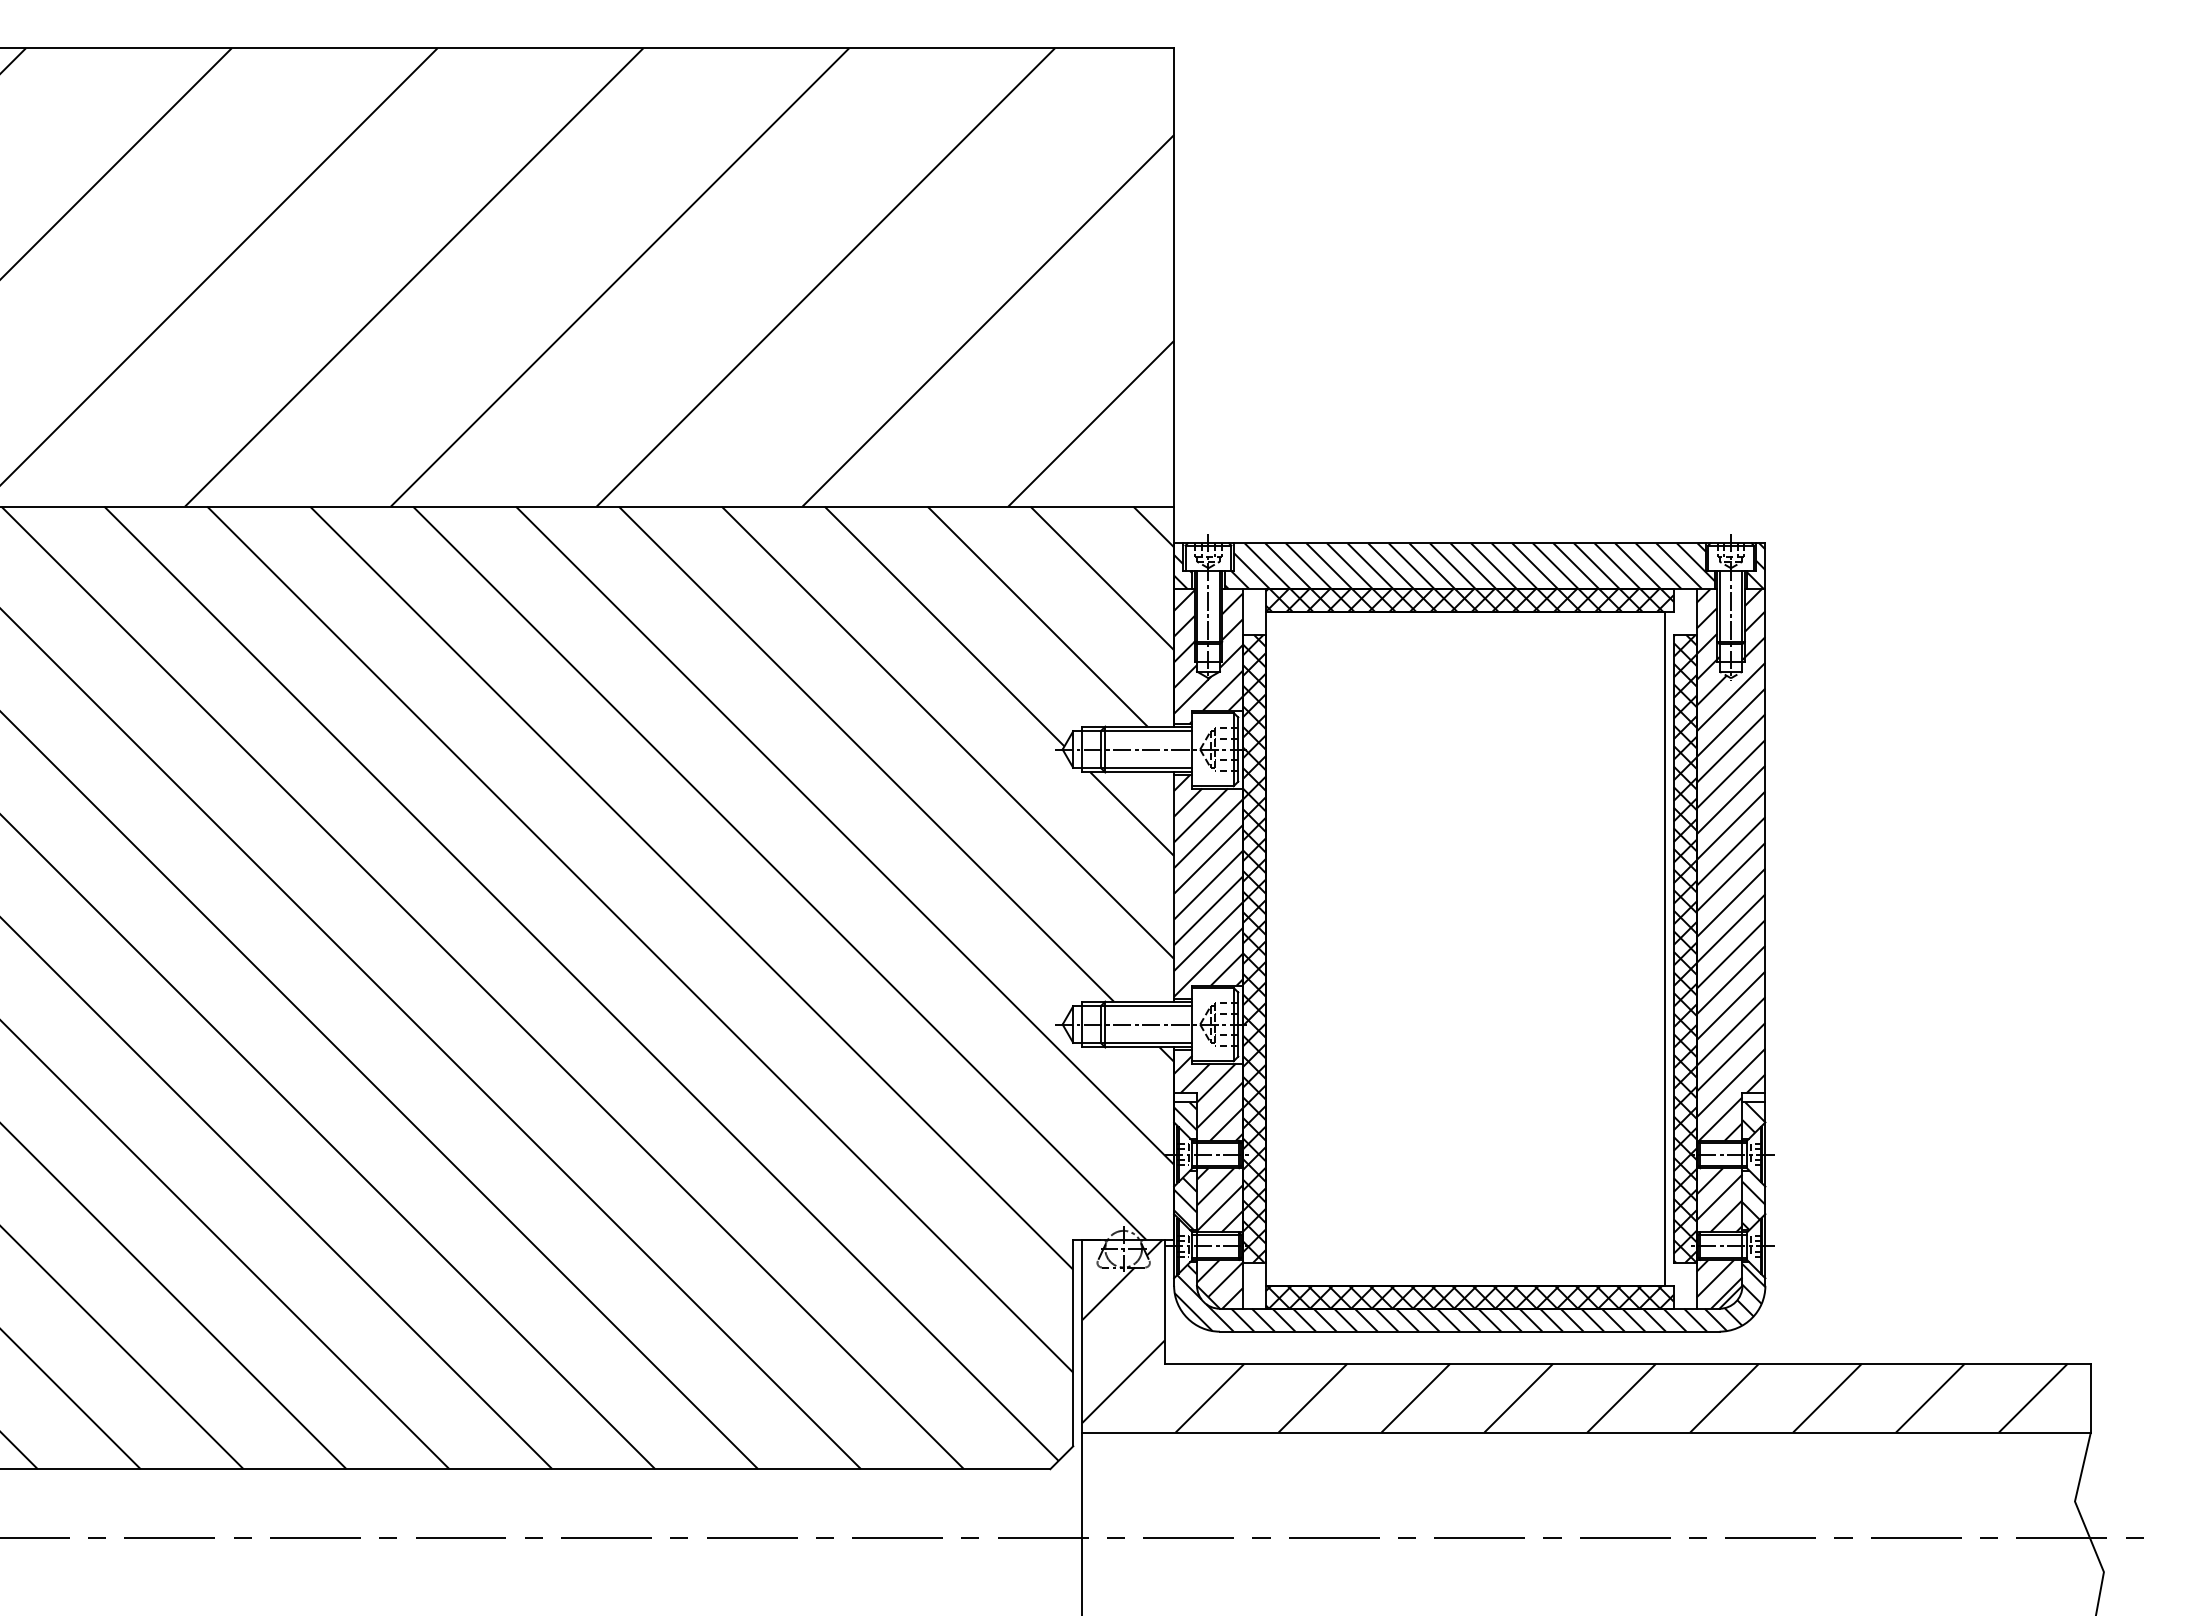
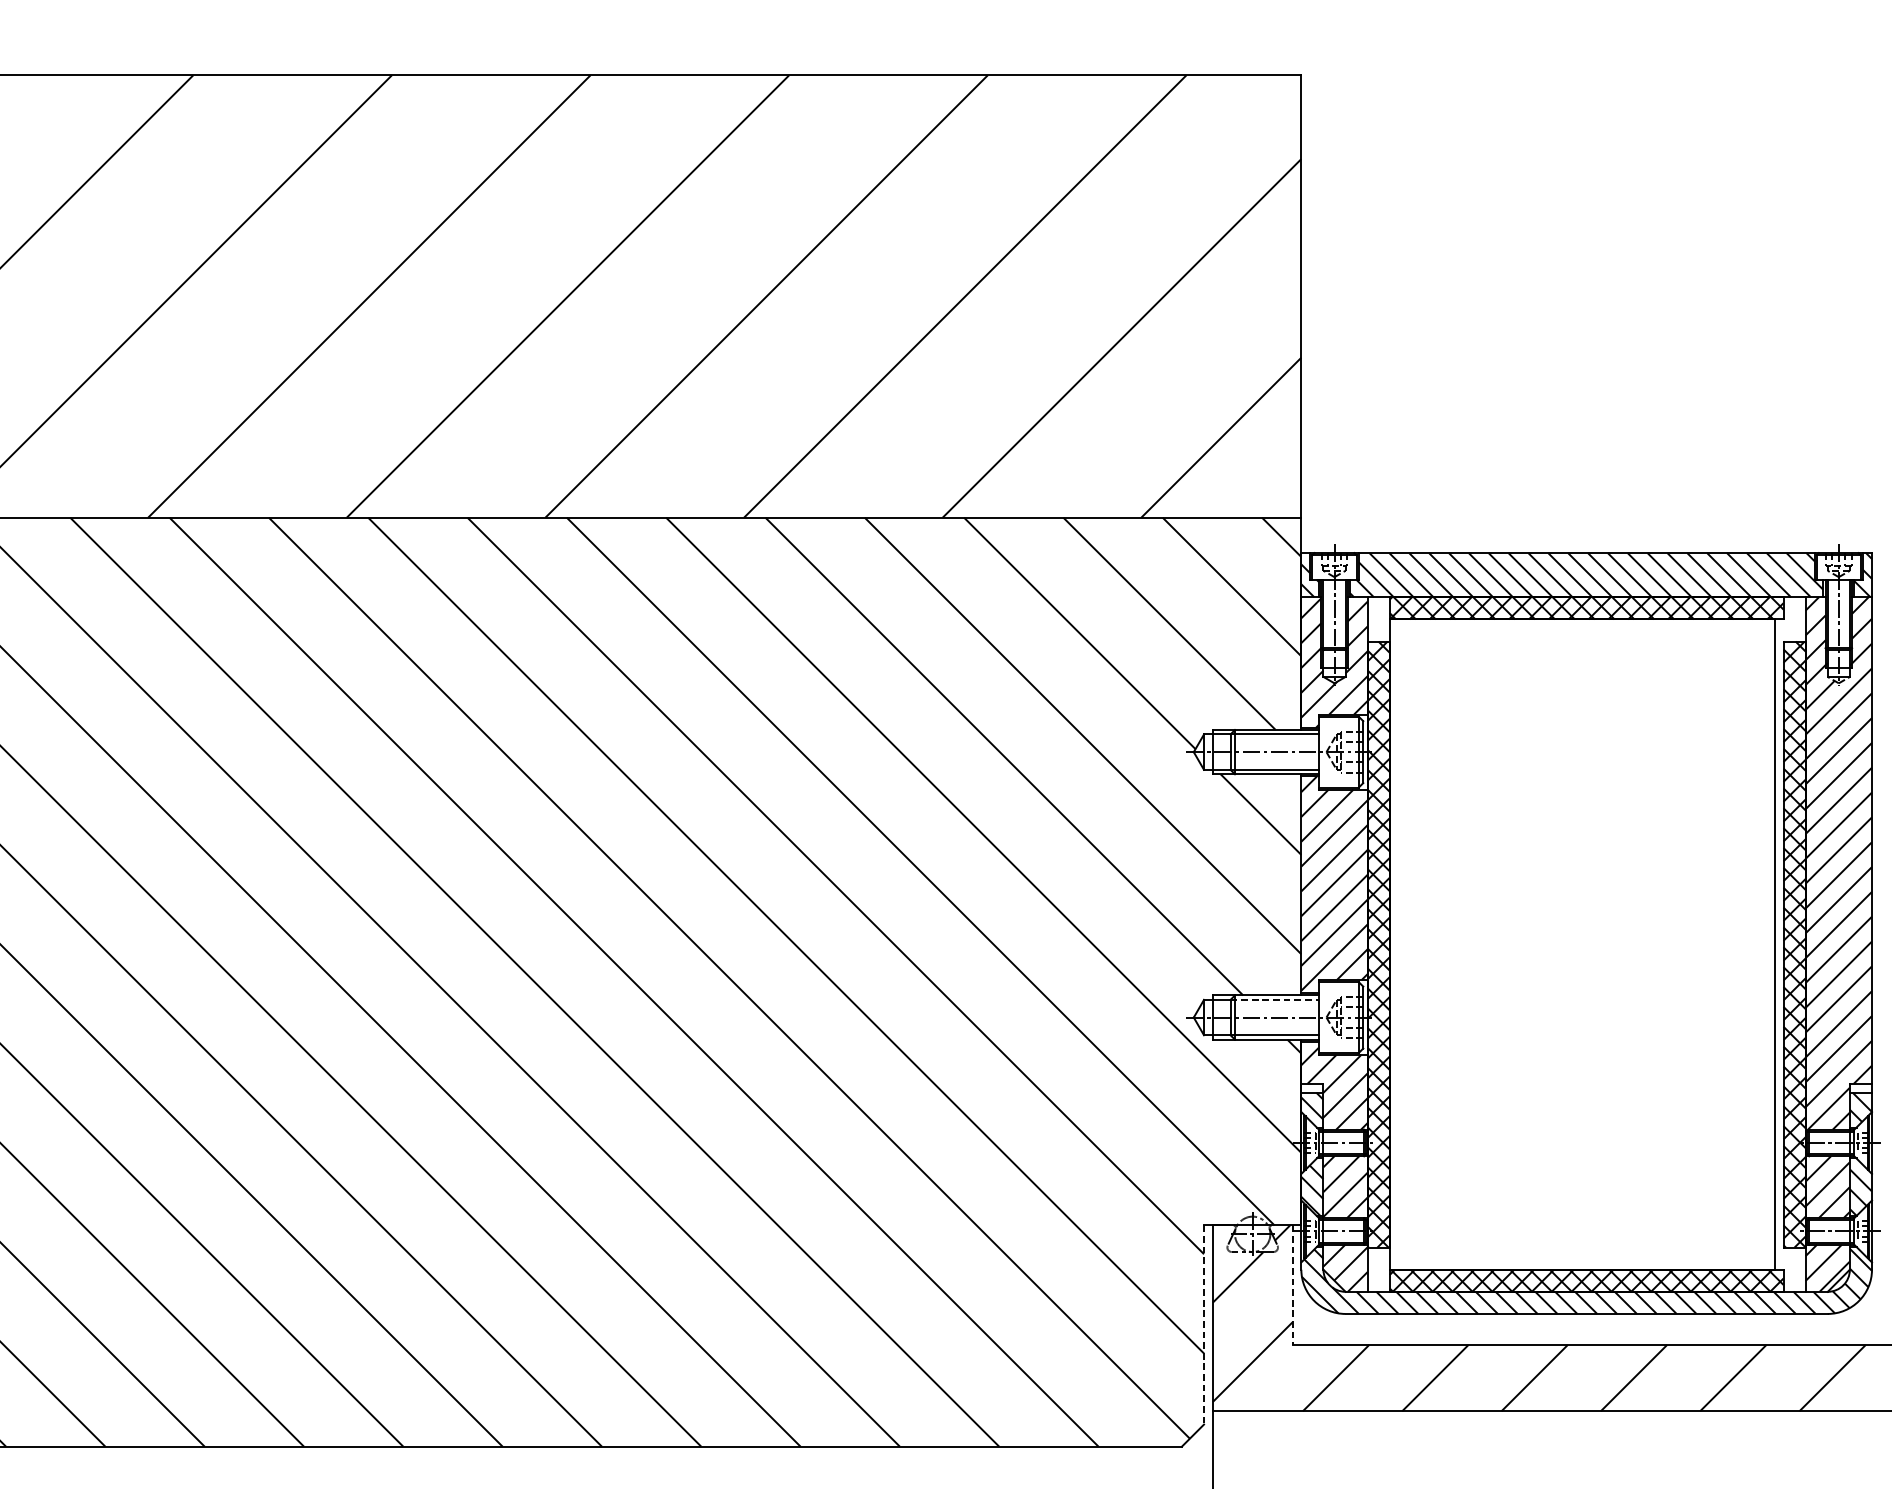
line: (1146, 1006) -> (1274, 1000), solid -> dashed
line: (1164, 1301) -> (1292, 1284), solid -> dashed
line: (1073, 1343) -> (1204, 1325), solid -> dashed

